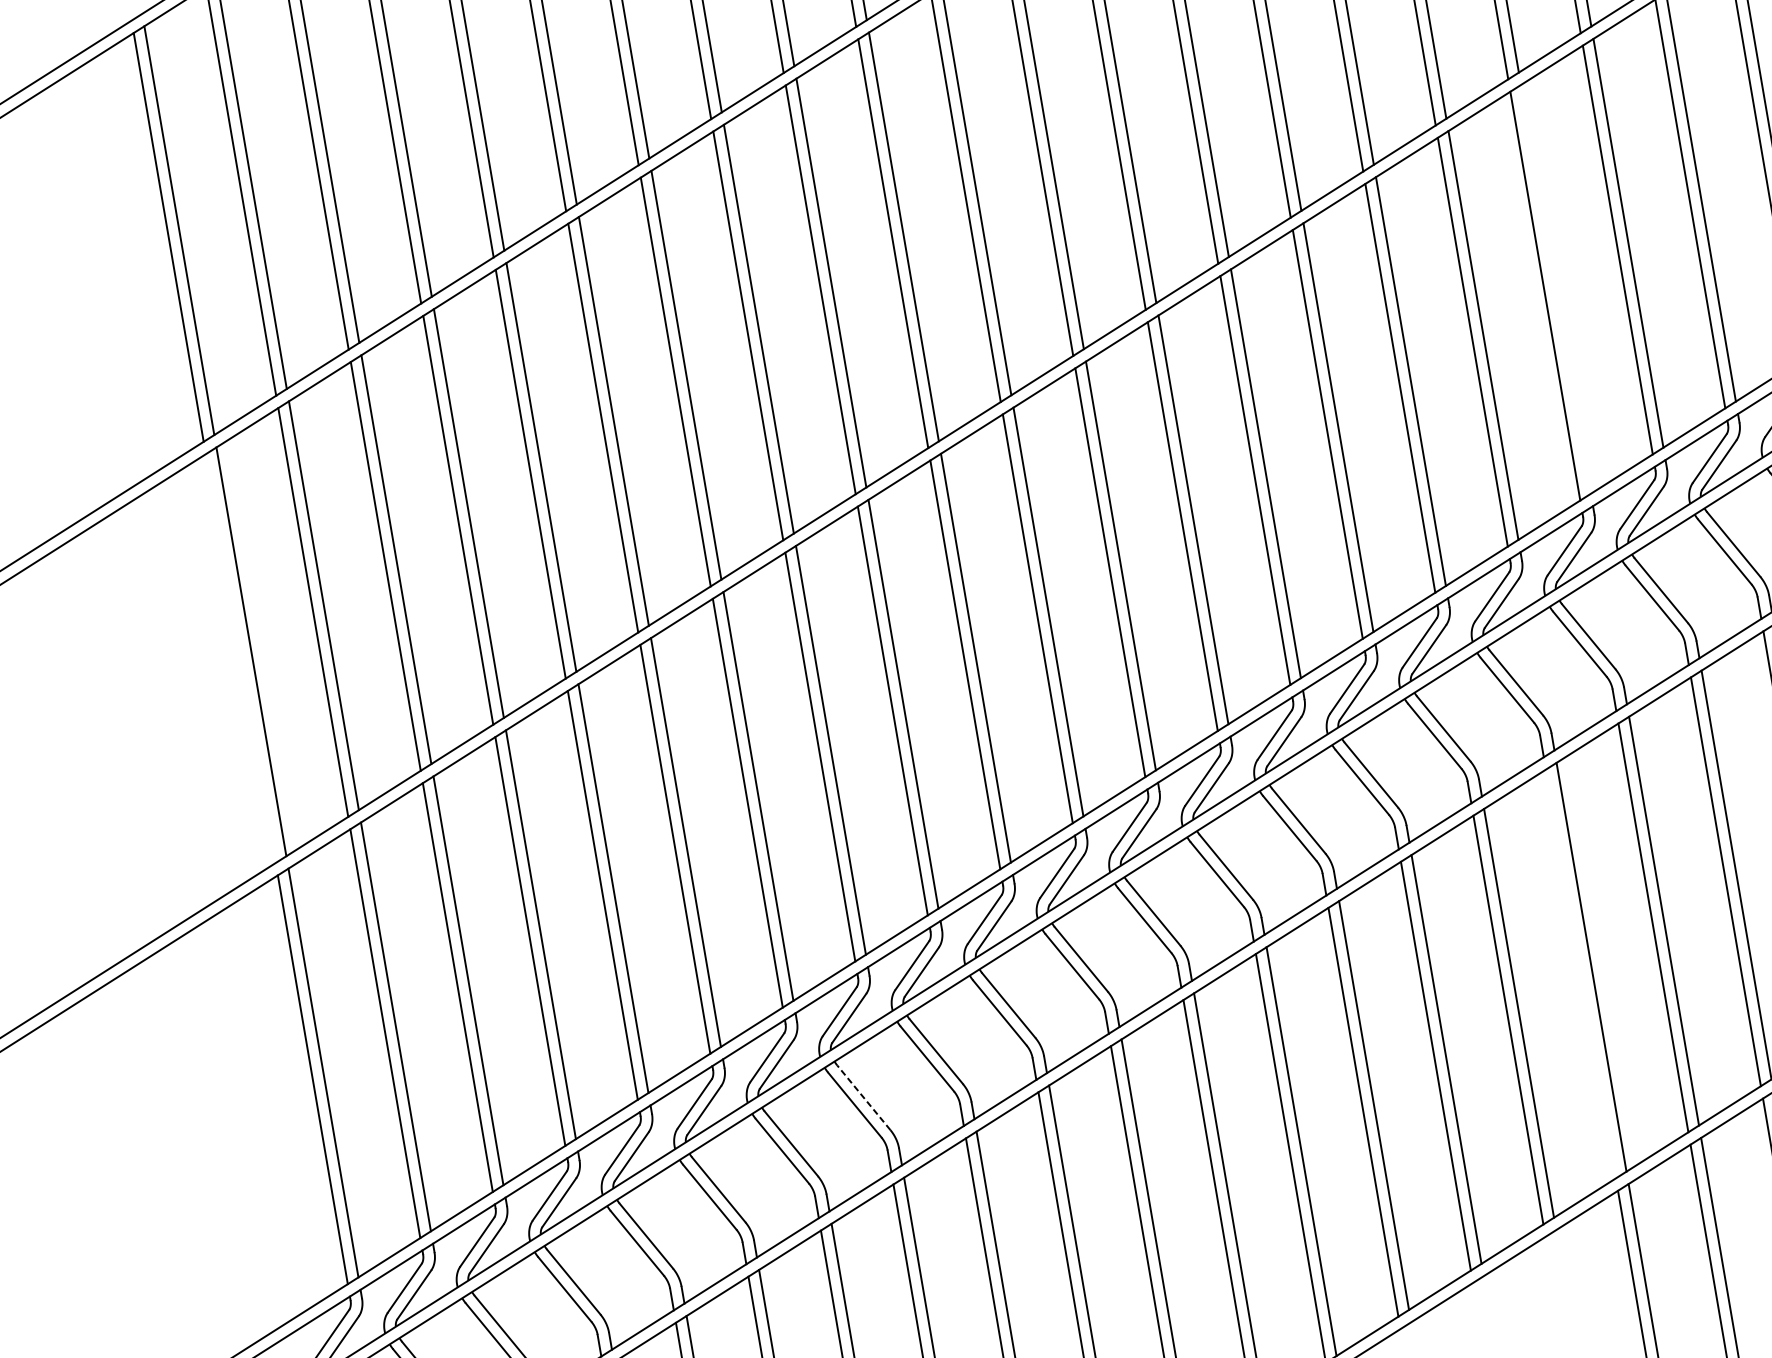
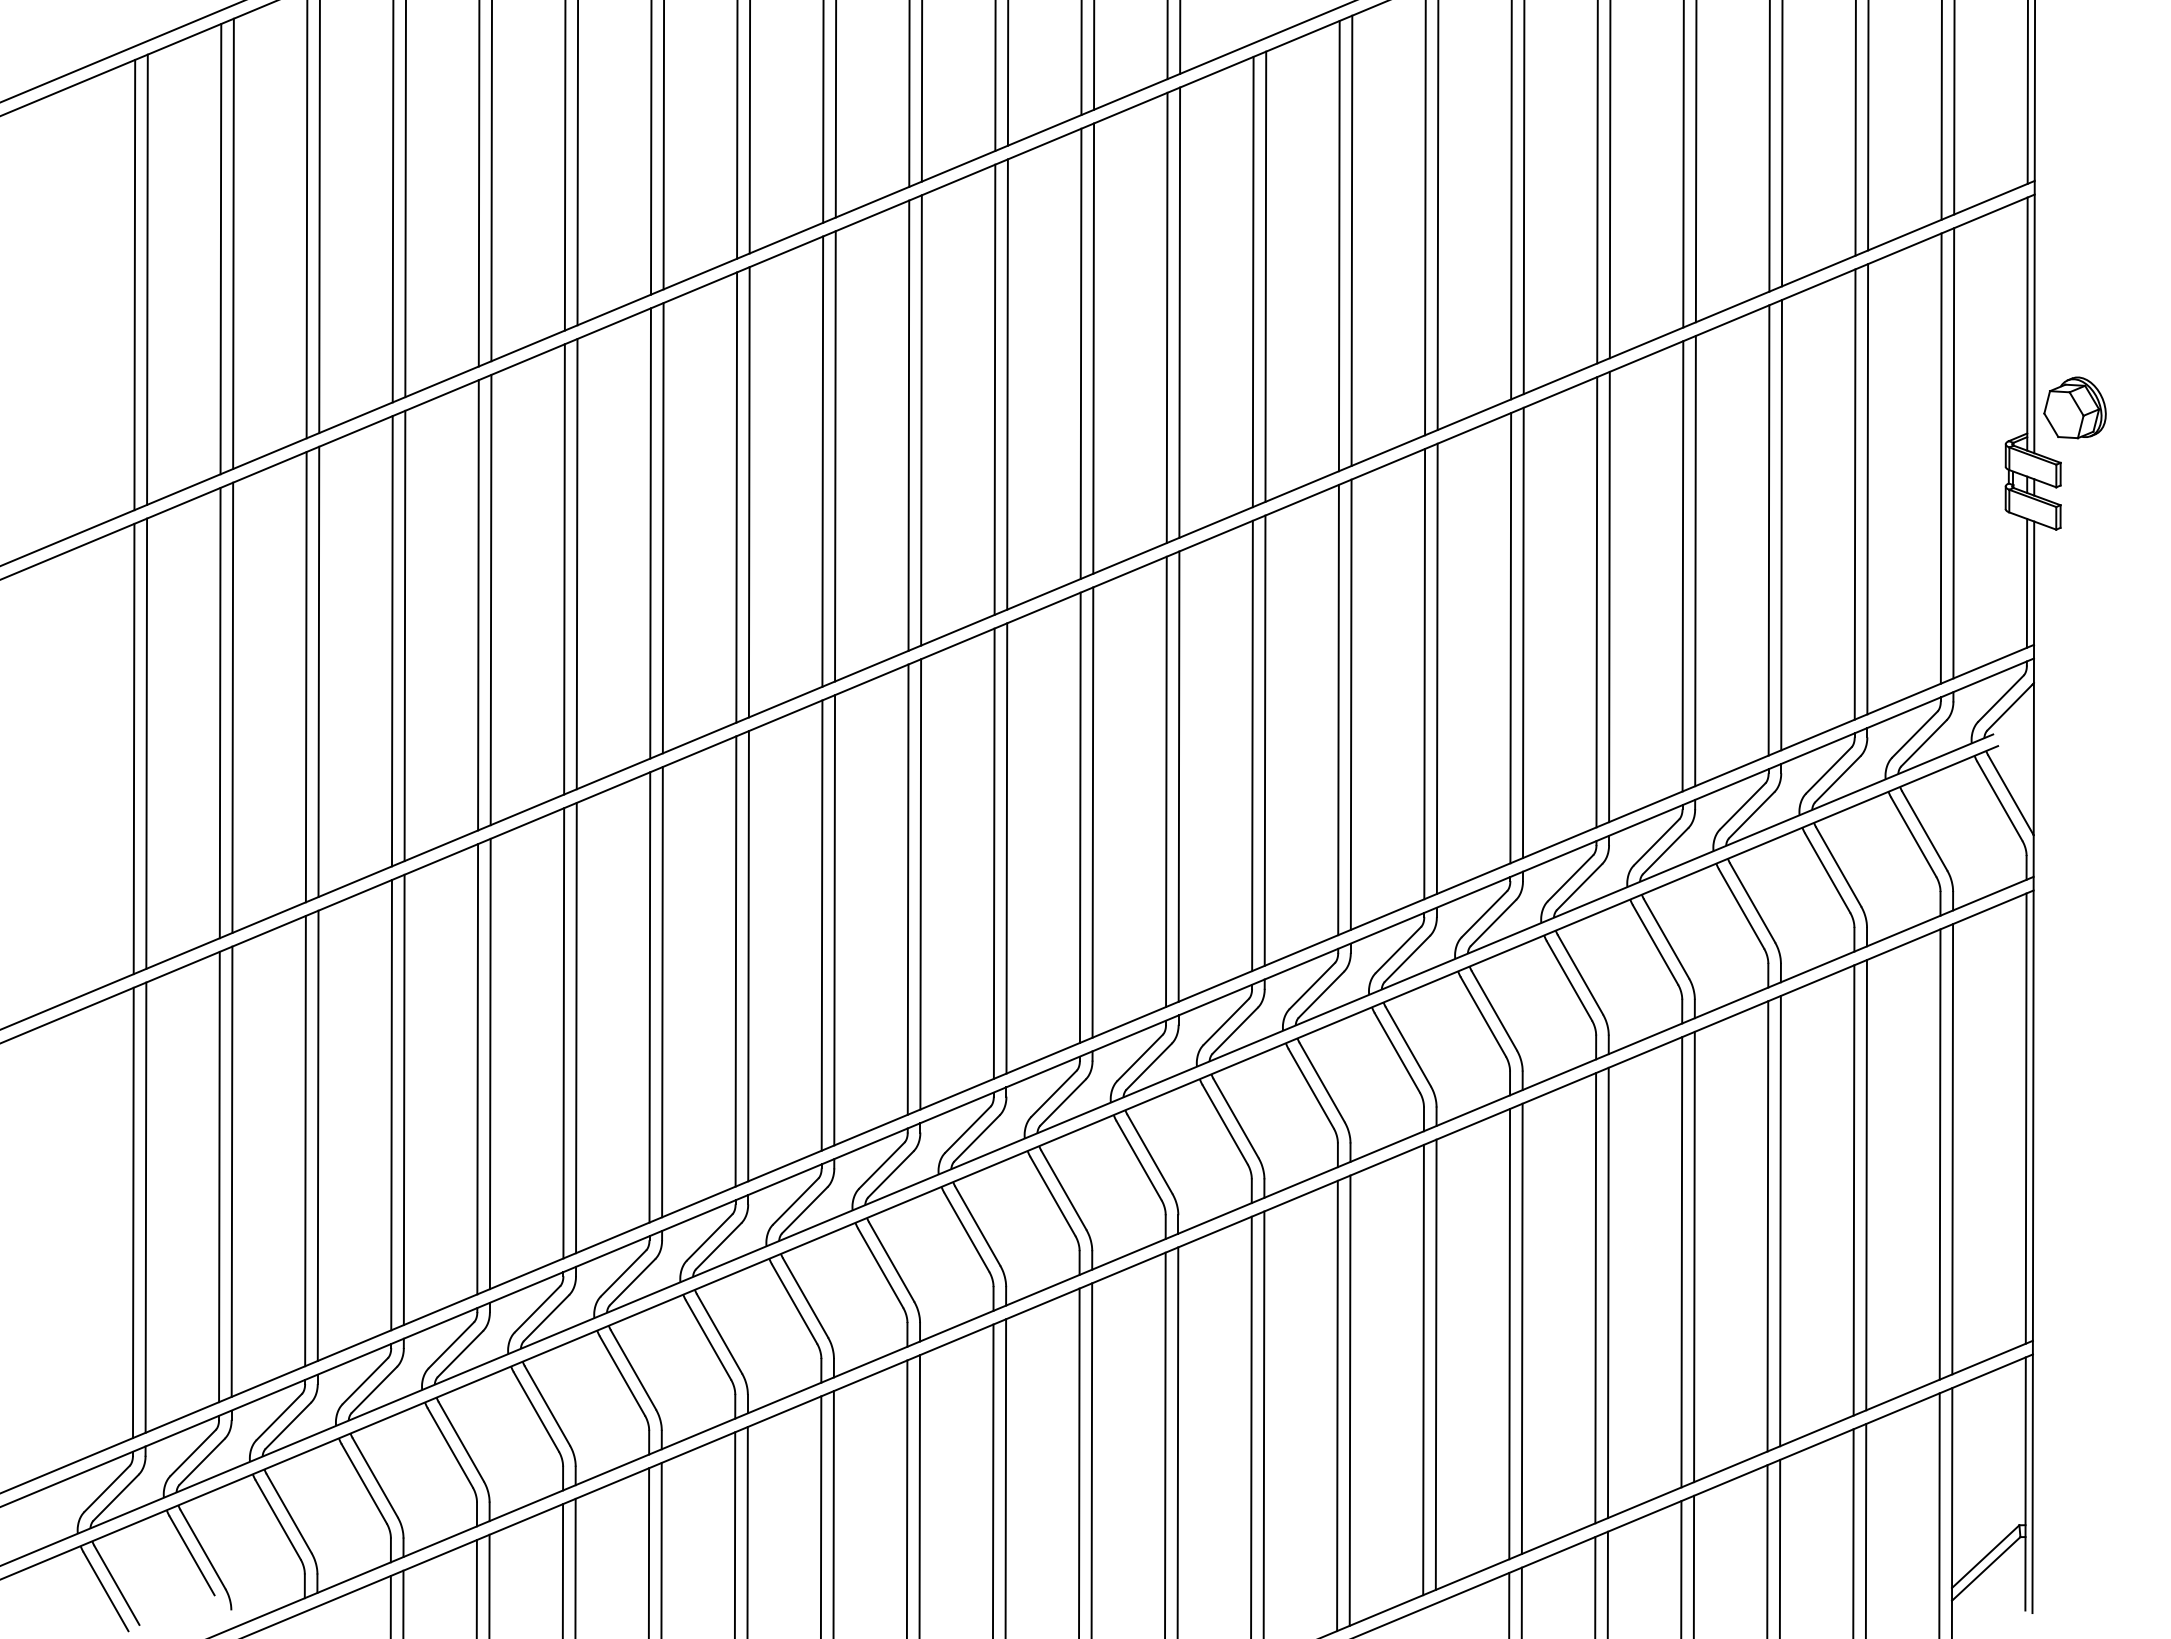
line: (1555, 288) -> (1609, 596), added
line: (240, 658) -> (133, 748), added
line: (1580, 974) -> (1509, 1334), added
line: (863, 1097) -> (719, 1333), dashed -> solid

